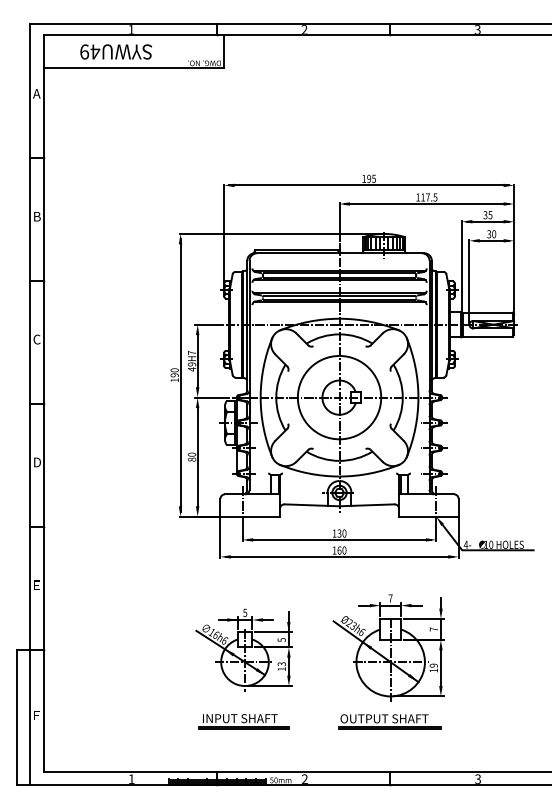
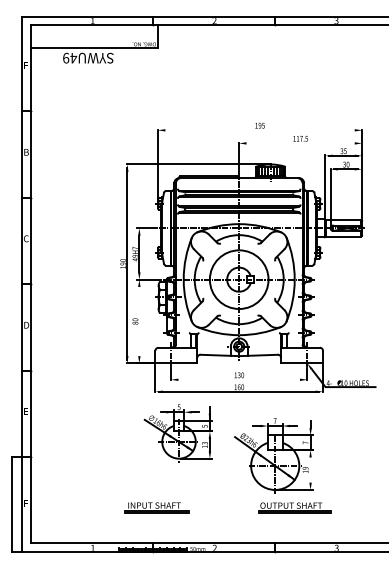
text: (116, 51) -> (88, 57), moved
text: (36, 93) -> (25, 65), A -> E
line: (368, 185) -> (259, 130), removed
line: (426, 204) -> (300, 143), removed
line: (197, 457) -> (139, 321), removed
line: (339, 539) -> (239, 379), removed
part: (243, 649) -> (177, 433), moved
line: (440, 668) -> (310, 470), removed
part: (243, 721) -> (156, 507), moved
part: (389, 721) -> (294, 507), moved

